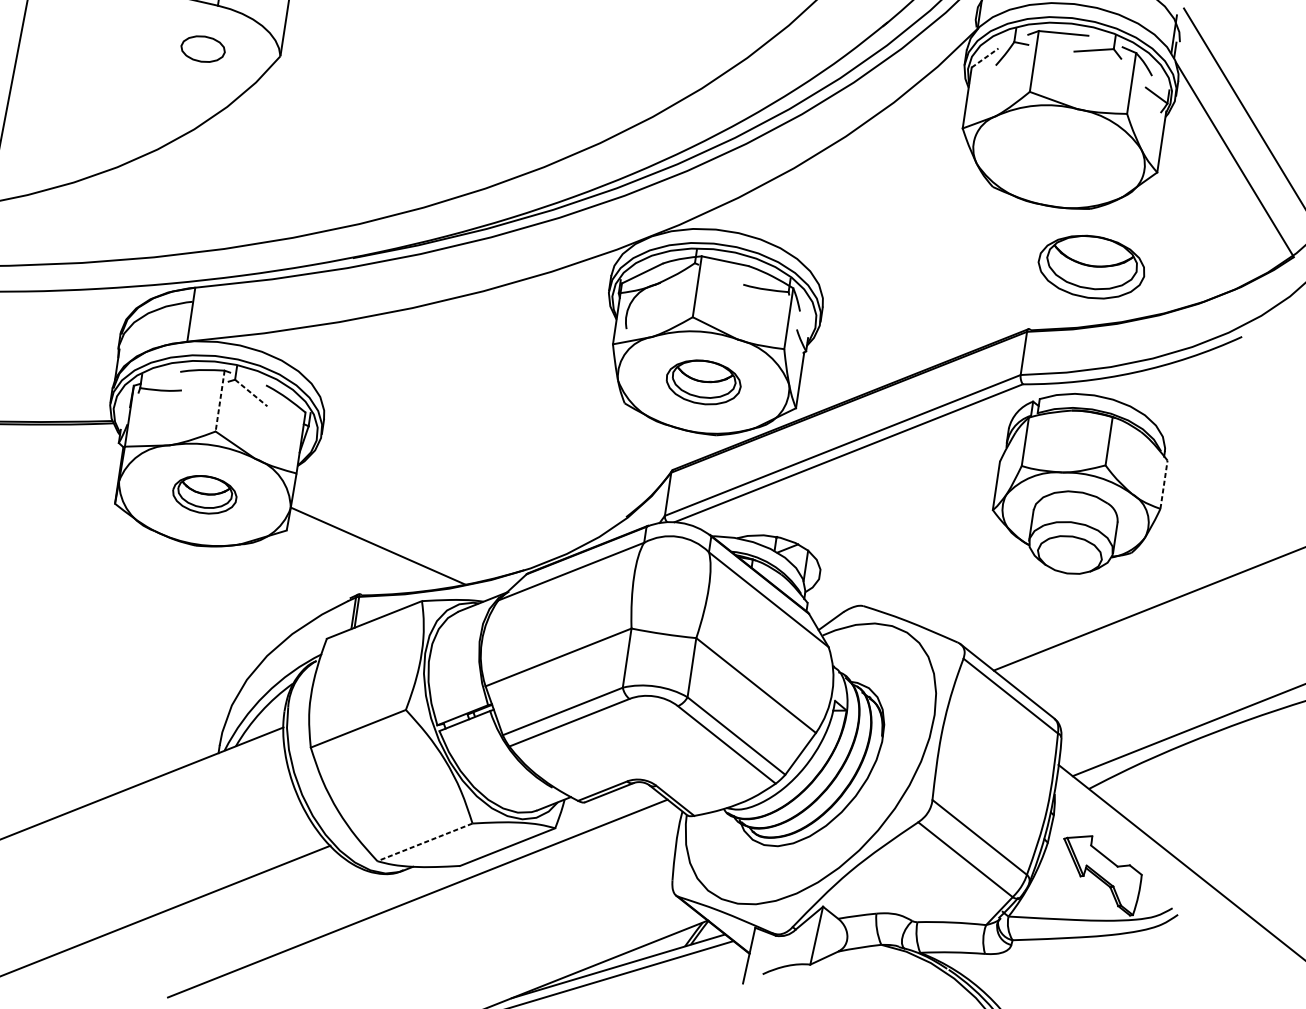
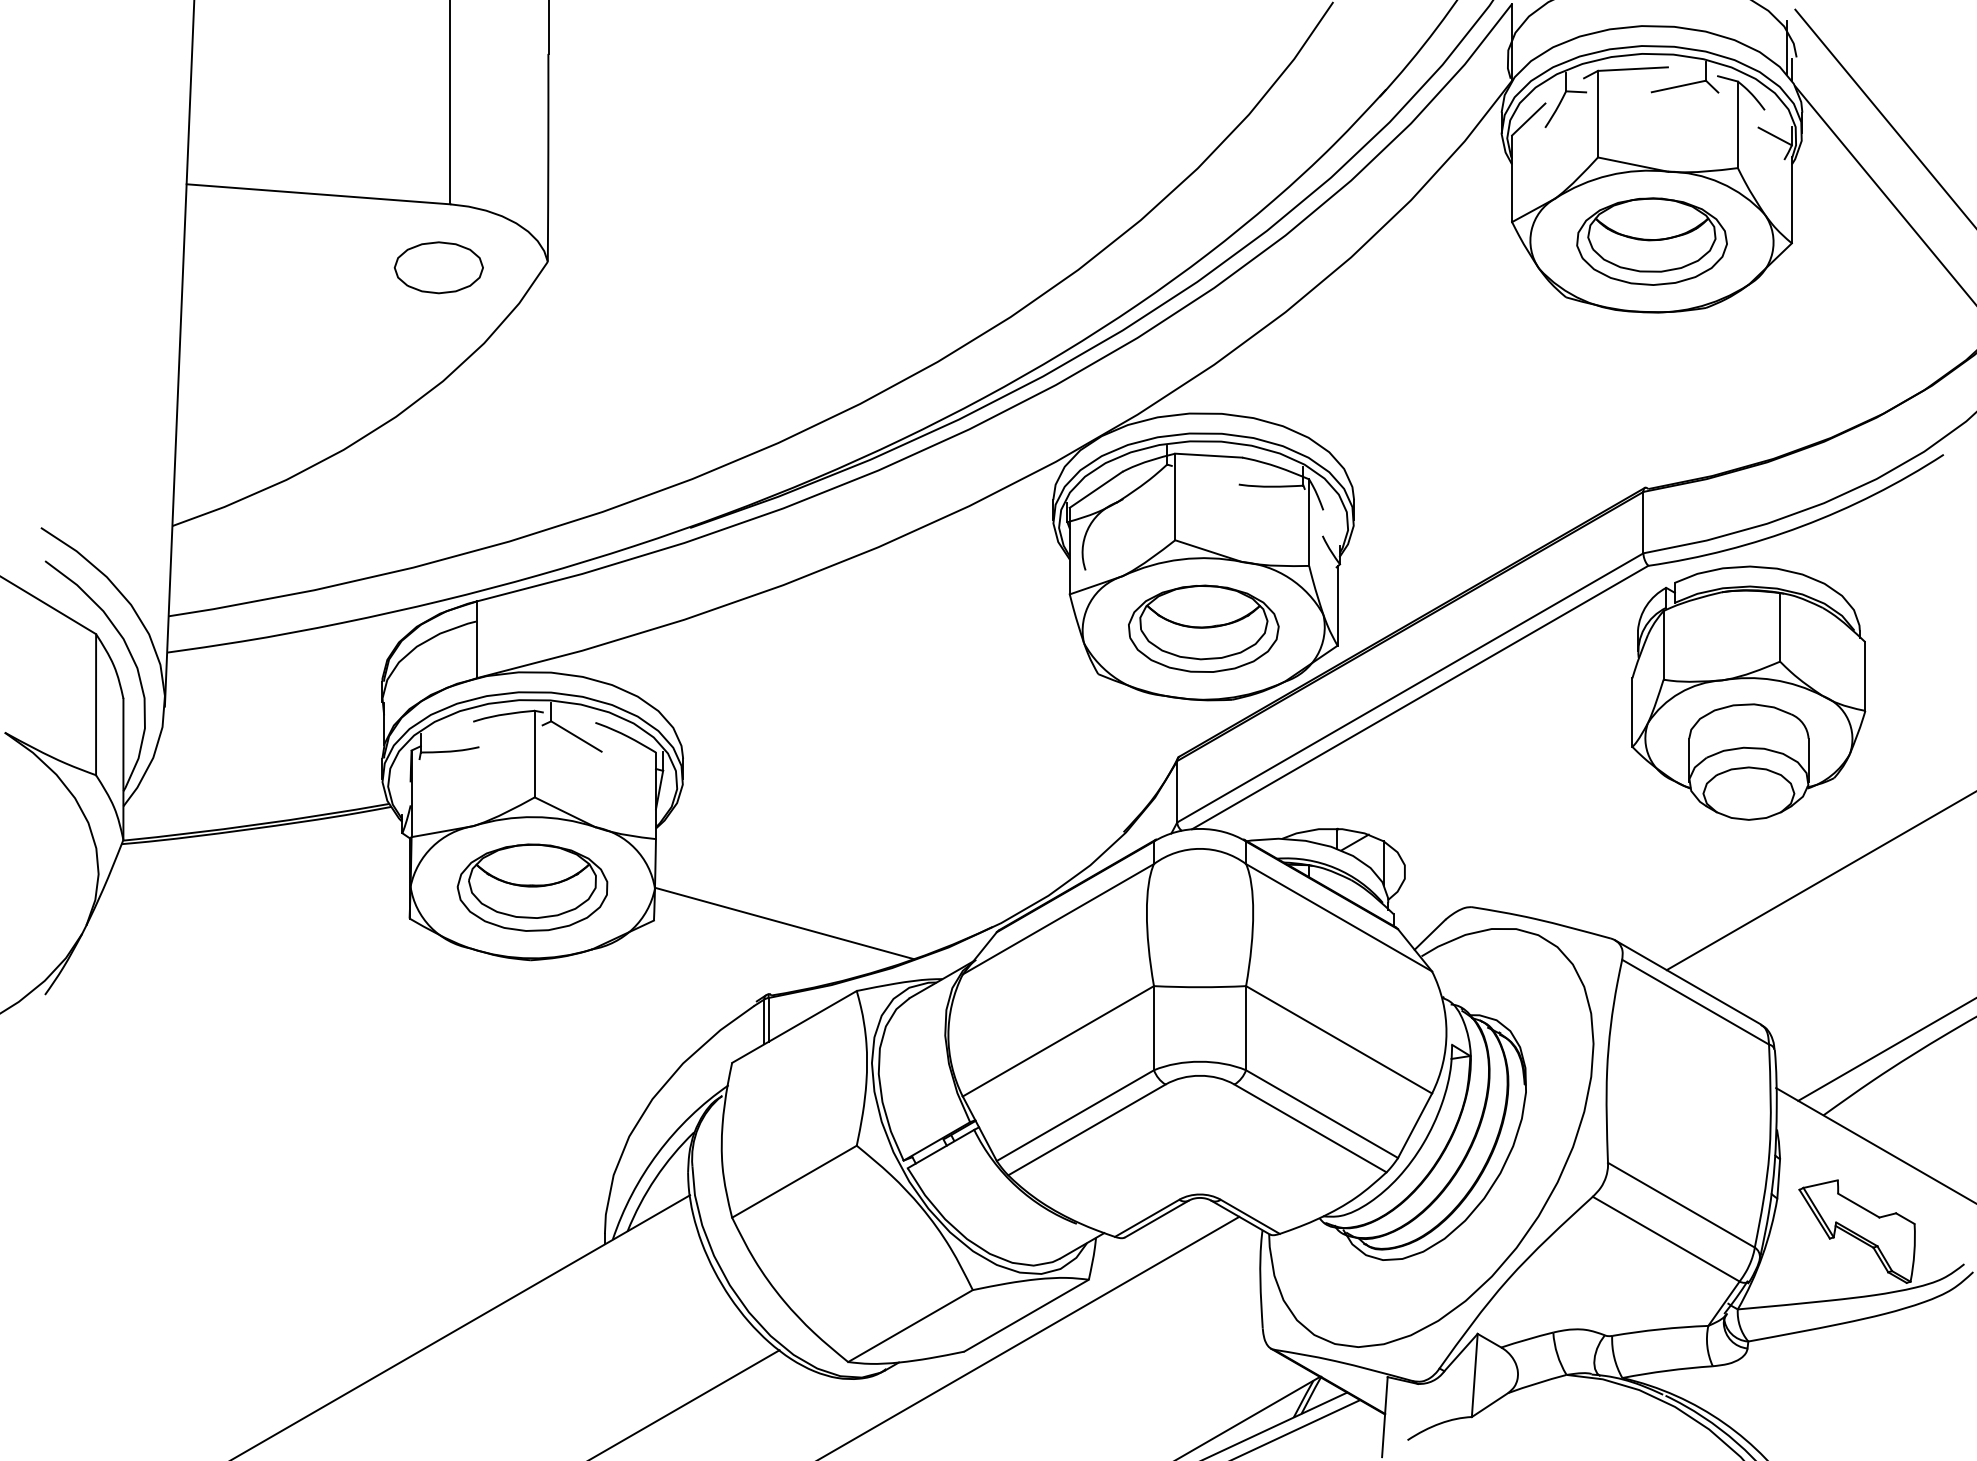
part: (202, 48) -> (438, 267), size x1.43
line: (985, 58) -> (1529, 119), dashed -> solid
part: (1091, 267) -> (1651, 241), moved
part: (703, 382) -> (1203, 628), size x1.43
line: (251, 393) -> (576, 736), dashed -> solid
line: (219, 401) -> (534, 754), dashed -> solid
line: (1164, 484) -> (1865, 676), dashed -> solid
part: (204, 494) -> (532, 887), size x1.67
line: (424, 842) -> (910, 1326), dashed -> solid

